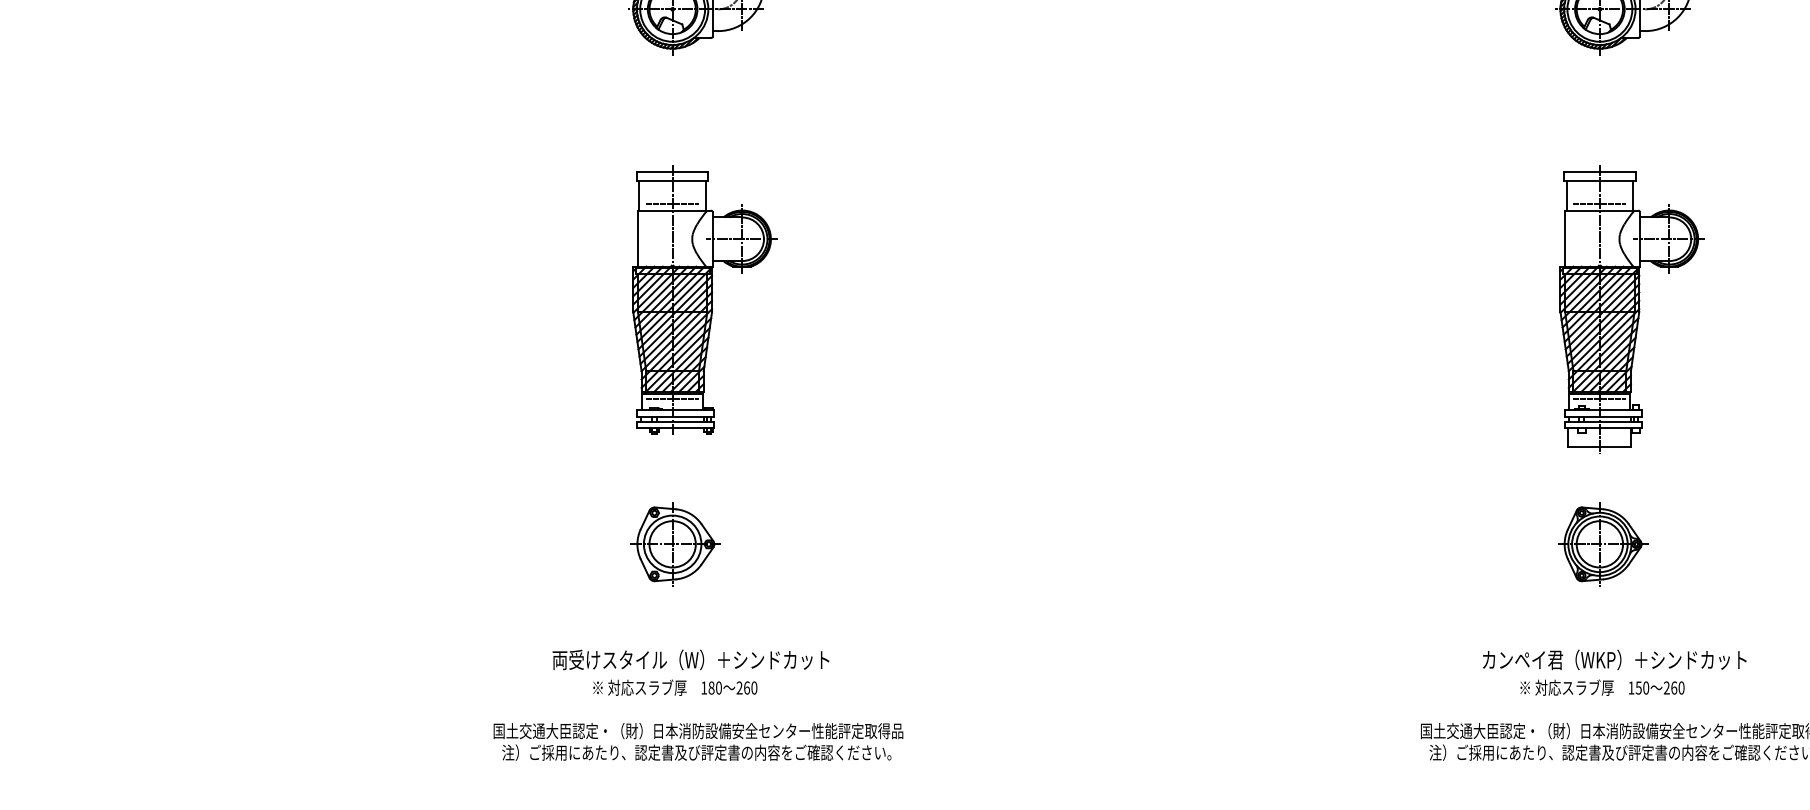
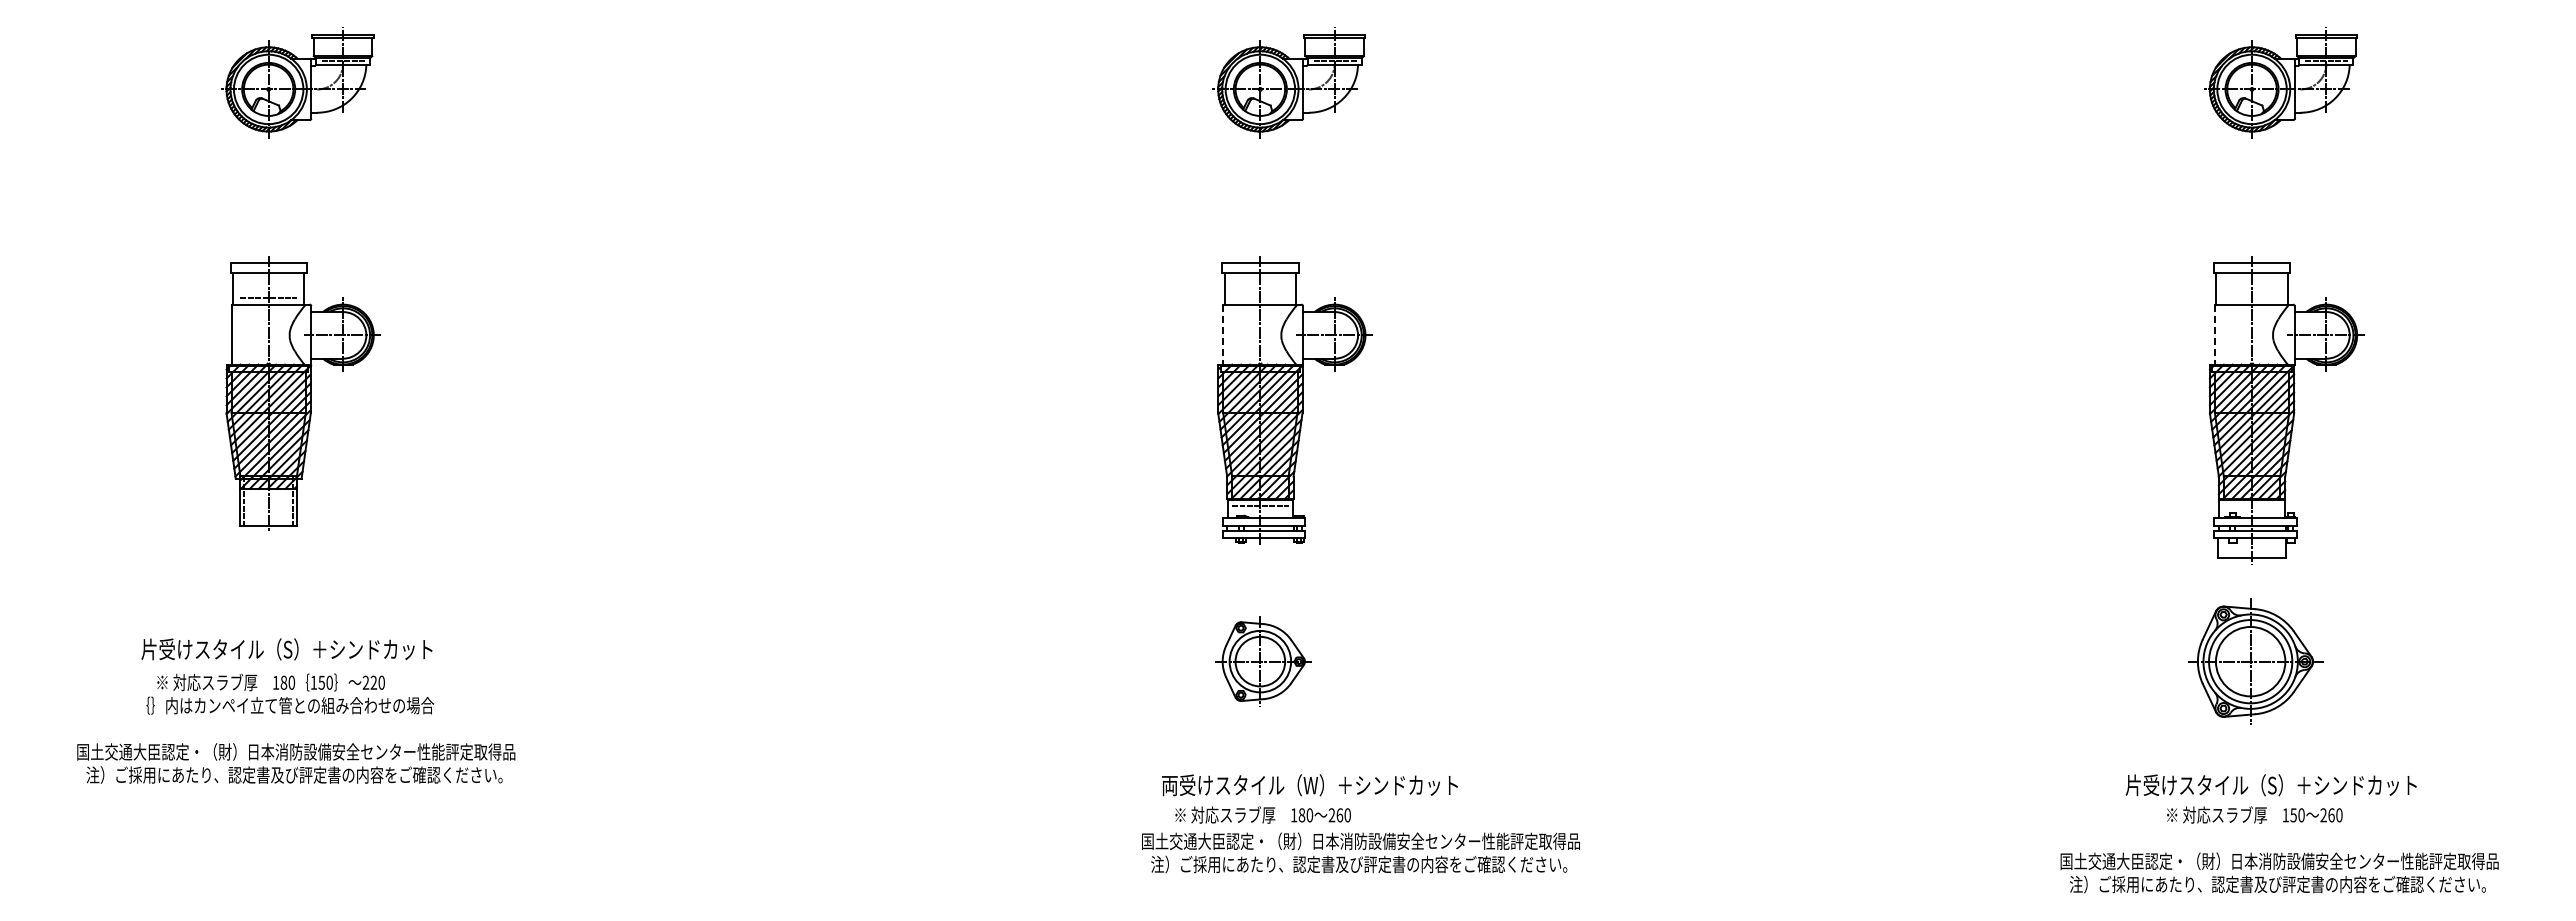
line: (672, 203) -> (1260, 297), removed
line: (1599, 203) -> (2251, 297), removed
line: (638, 239) -> (1223, 335), solid -> dashed
line: (1564, 239) -> (2214, 335), solid -> dashed
line: (1599, 398) -> (2251, 505), removed
part: (1603, 544) -> (2255, 661), size x1.4
text: (690, 660) -> (1309, 785), moved
text: (1617, 660) -> (2270, 785), カンペイ君（WKP）＋シンドカット -> 片受けスタイル（S）＋シンドカット
text: (698, 741) -> (1360, 852), moved

